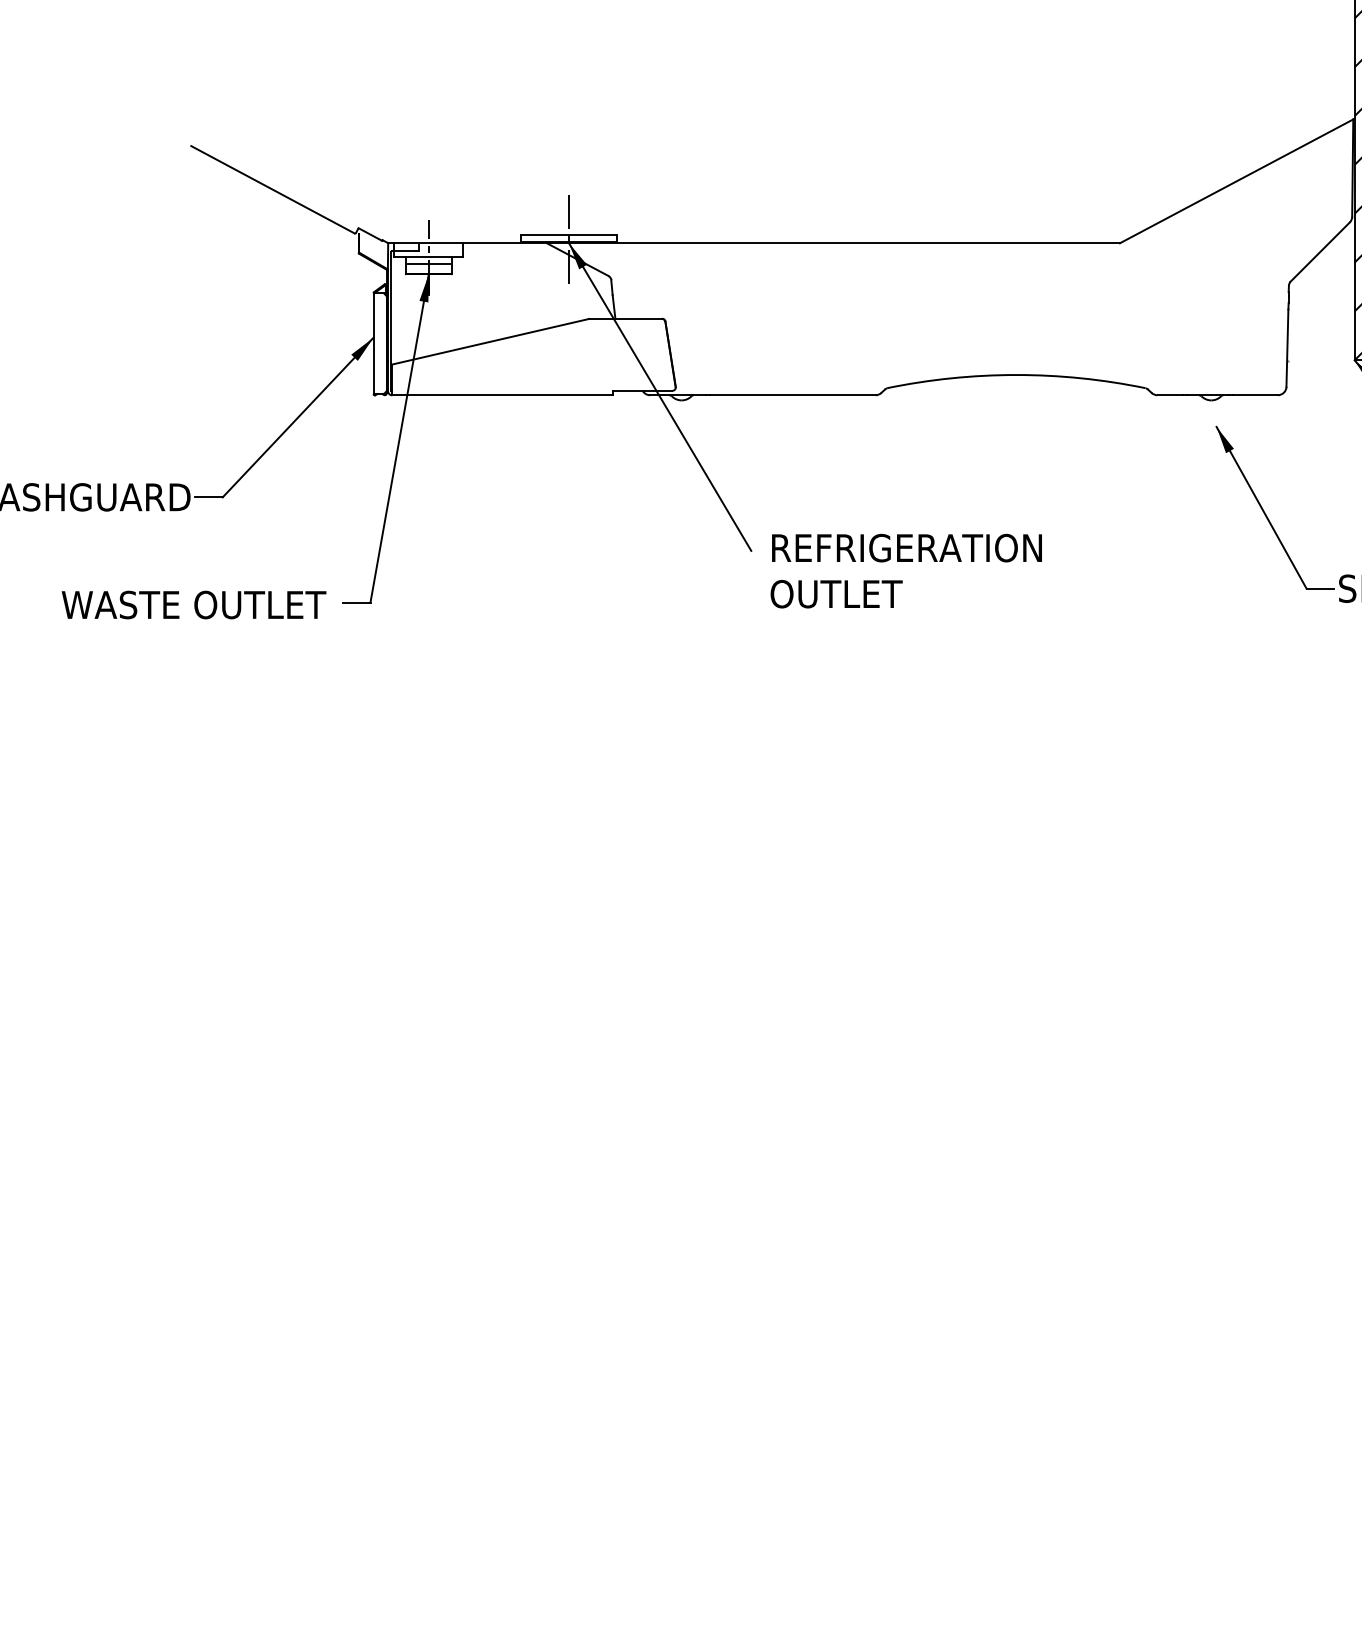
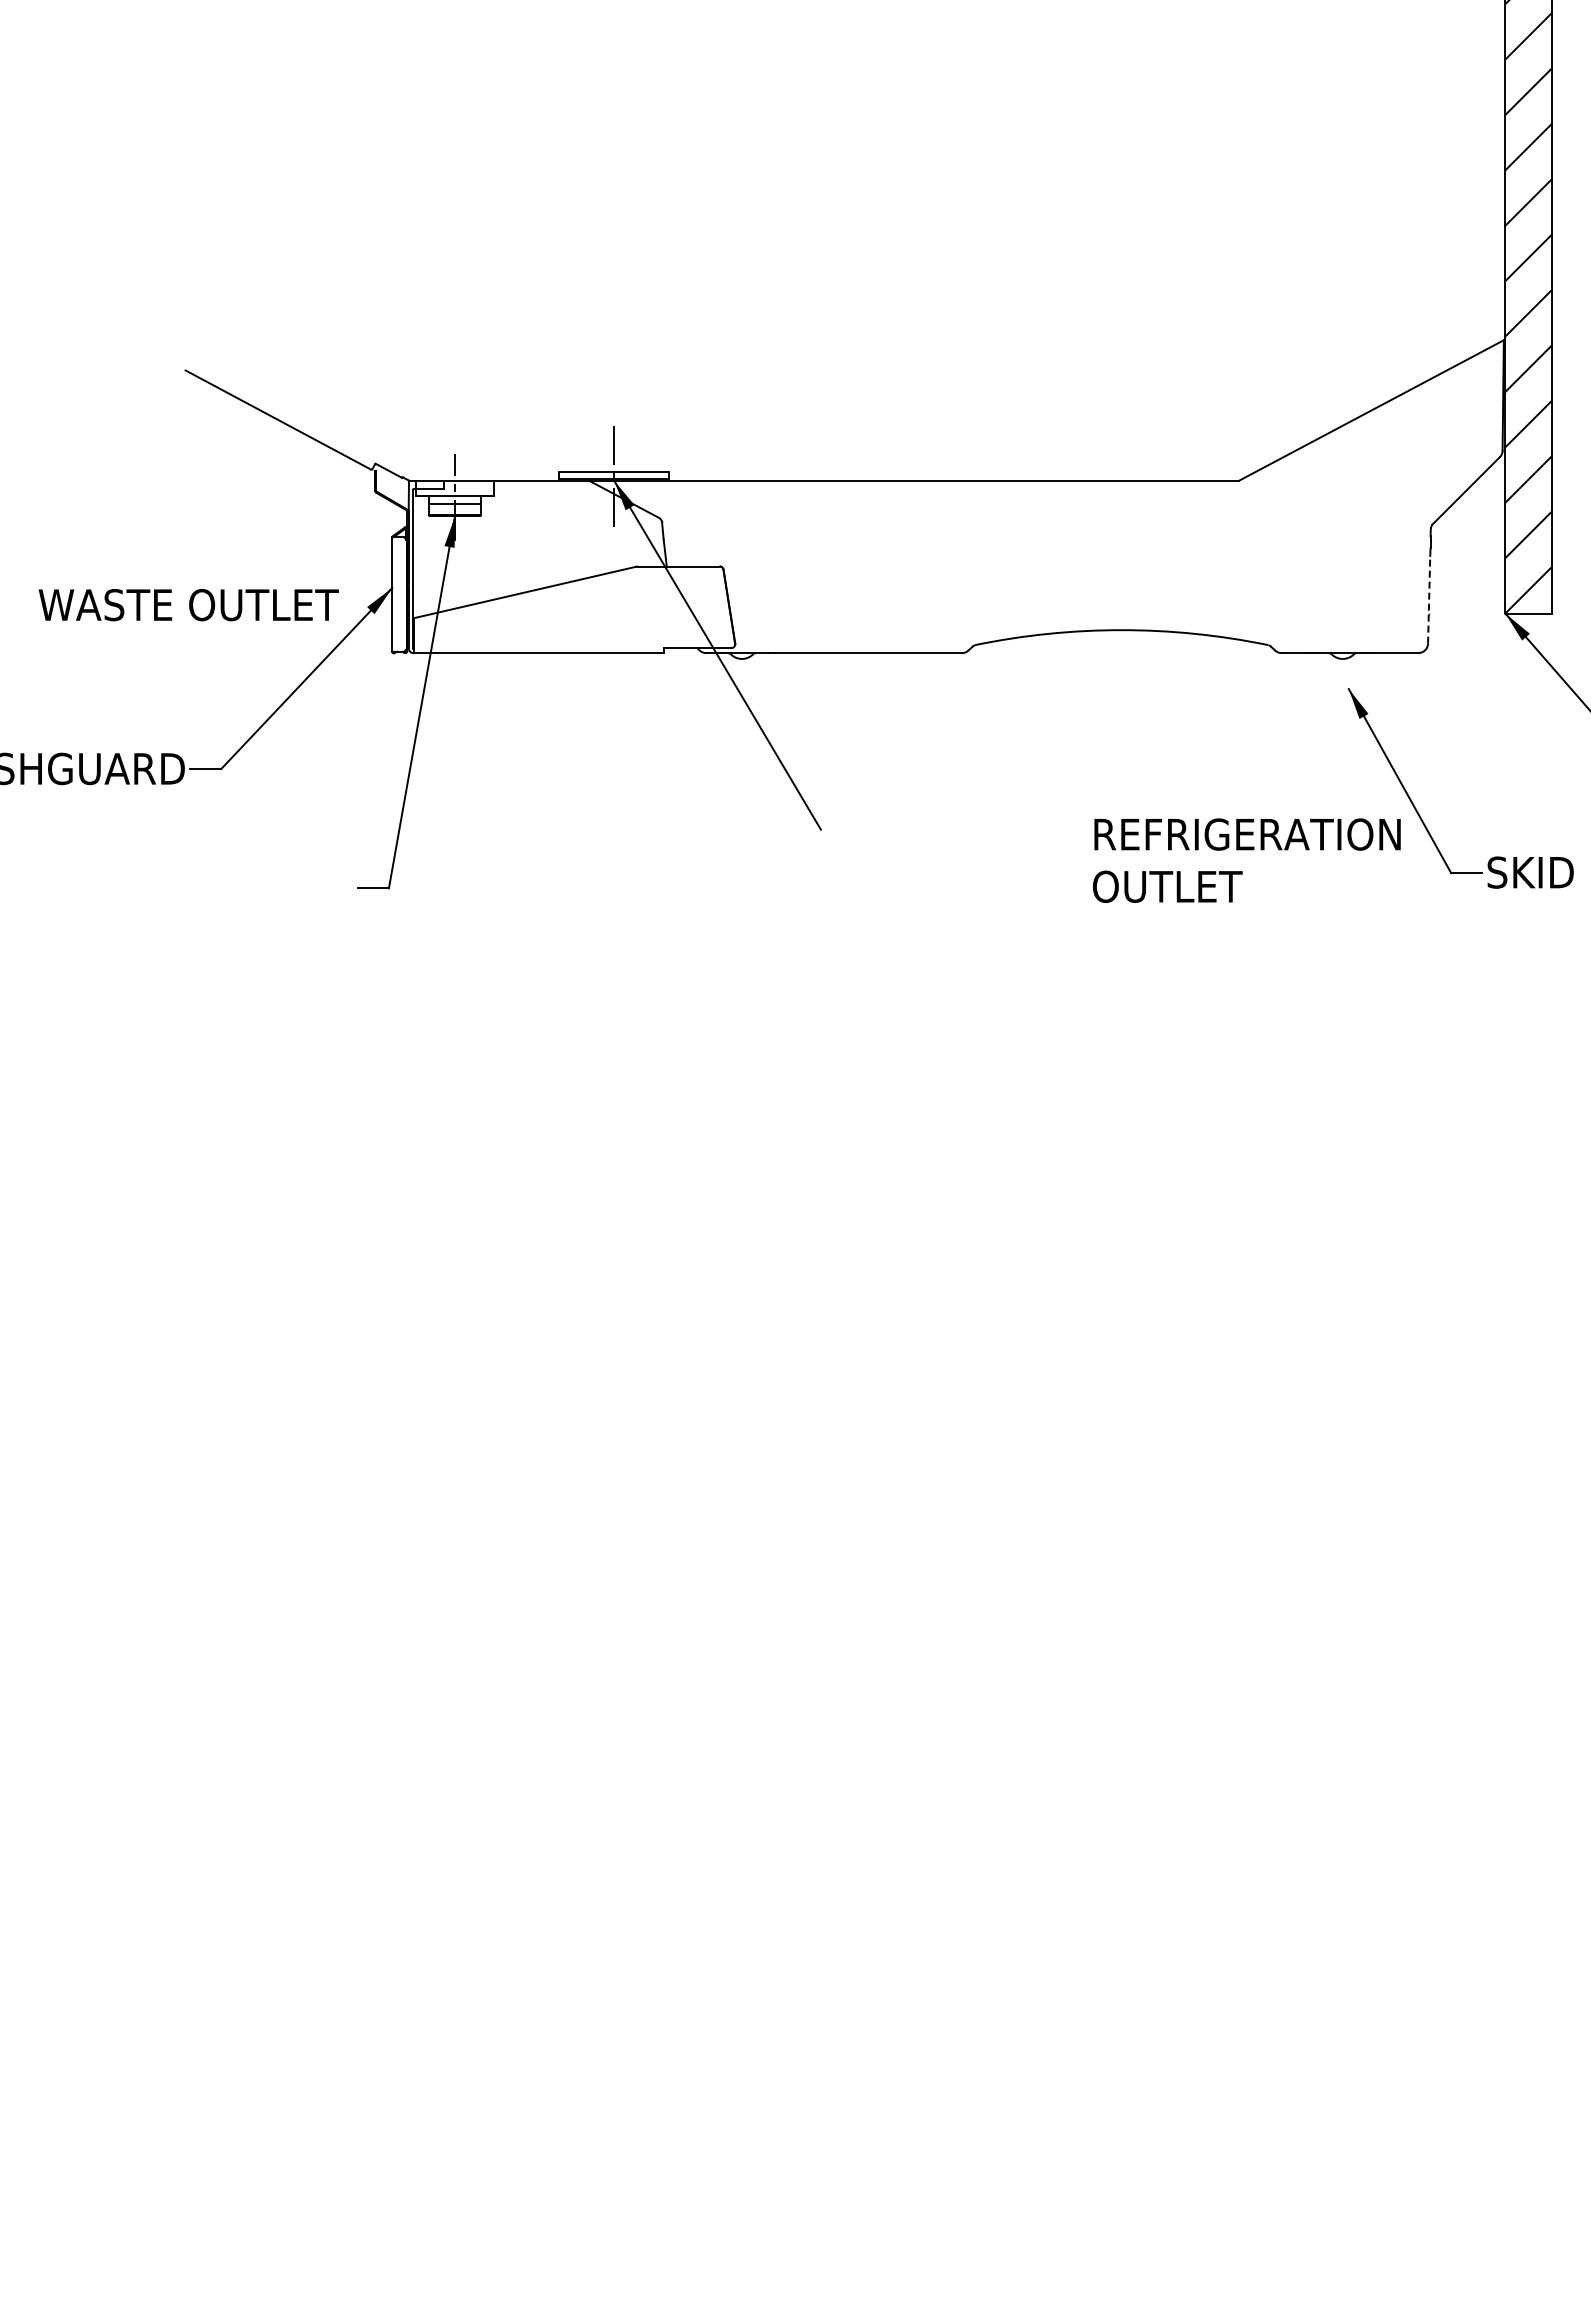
line: (1287, 347) -> (1429, 599), solid -> dashed
text: (906, 571) -> (1246, 860), moved
text: (193, 605) -> (188, 605), moved

